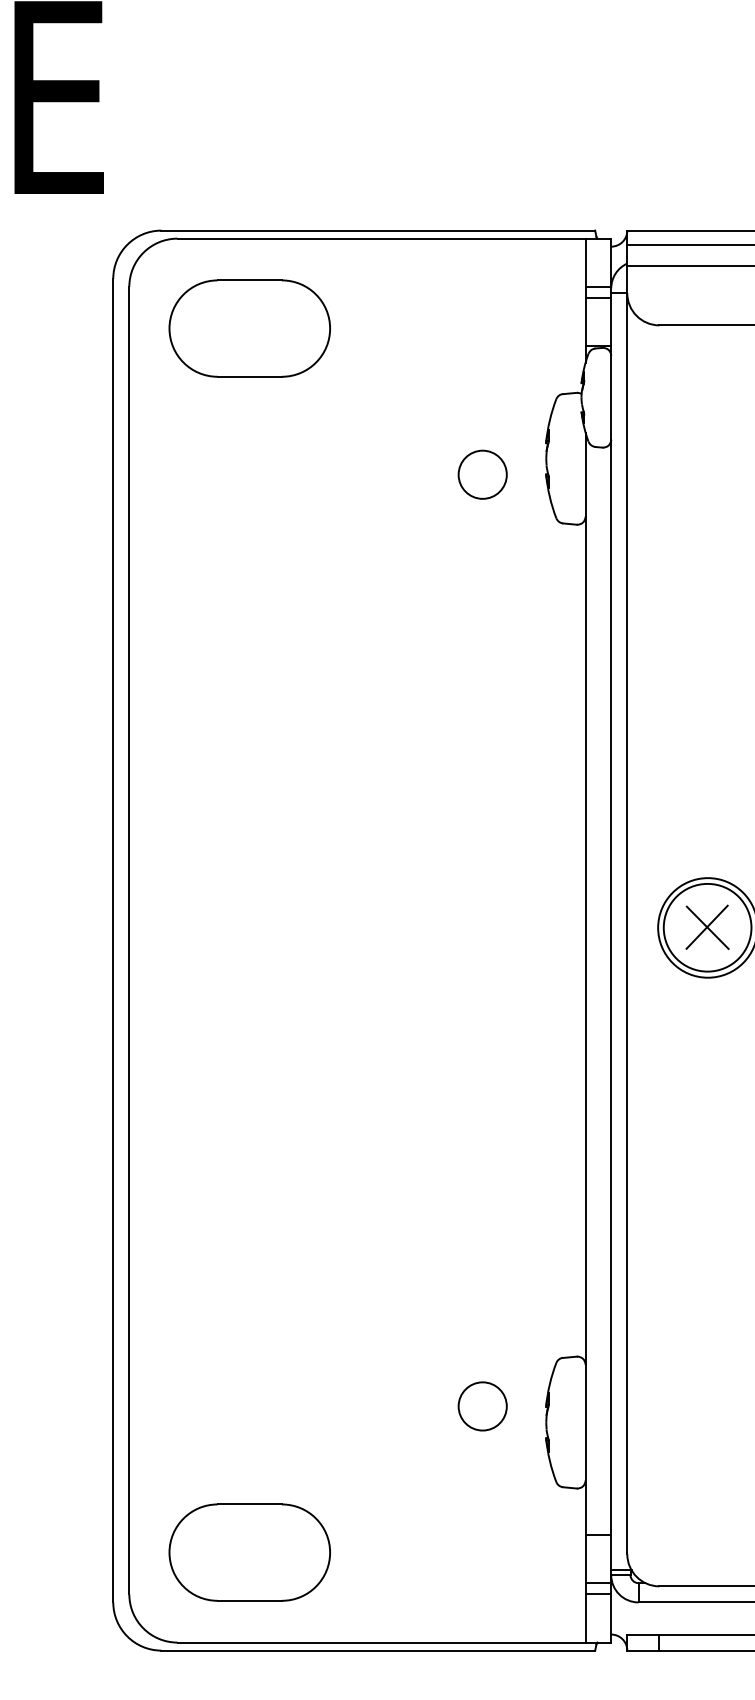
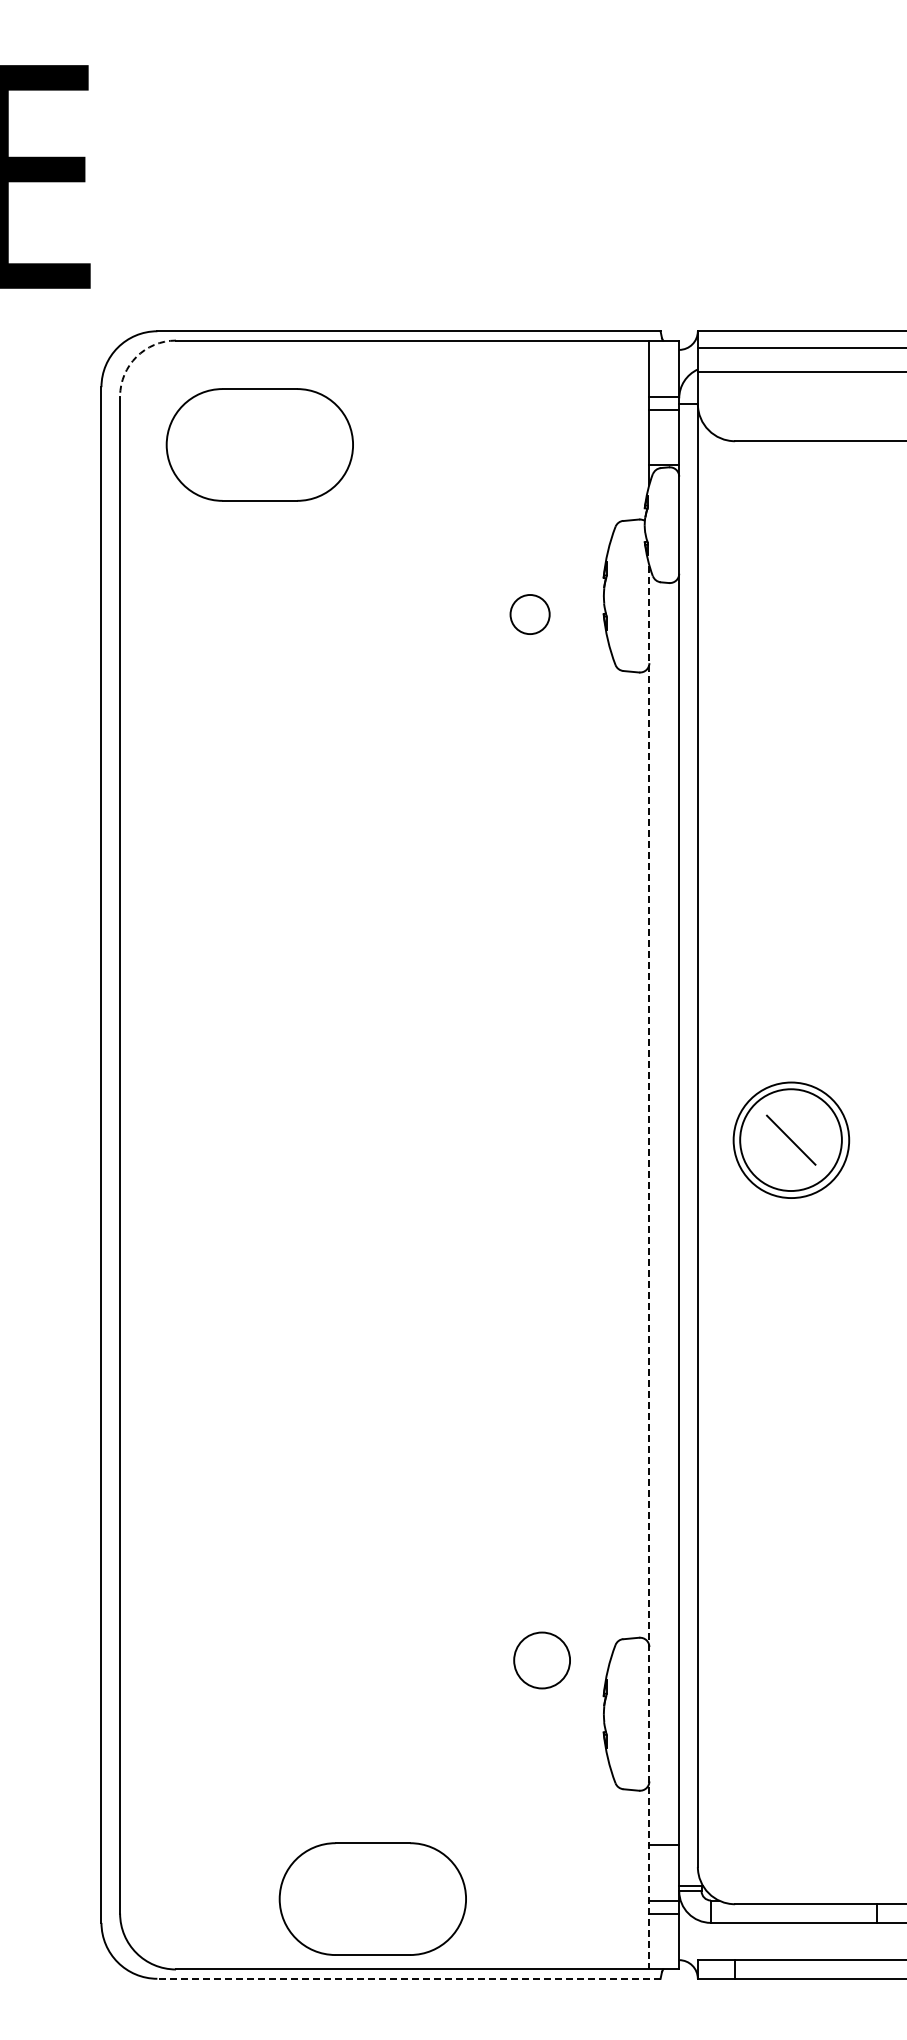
arc: (143, 252) -> (136, 356), solid -> dashed
circle: (483, 474) -> (530, 614), size x0.7
line: (707, 927) -> (790, 1139), removed
line: (585, 1037) -> (649, 1267), solid -> dashed
circle: (482, 1406) -> (541, 1660), moved
part: (249, 1552) -> (372, 1898), moved
line: (377, 1650) -> (408, 1978), solid -> dashed

